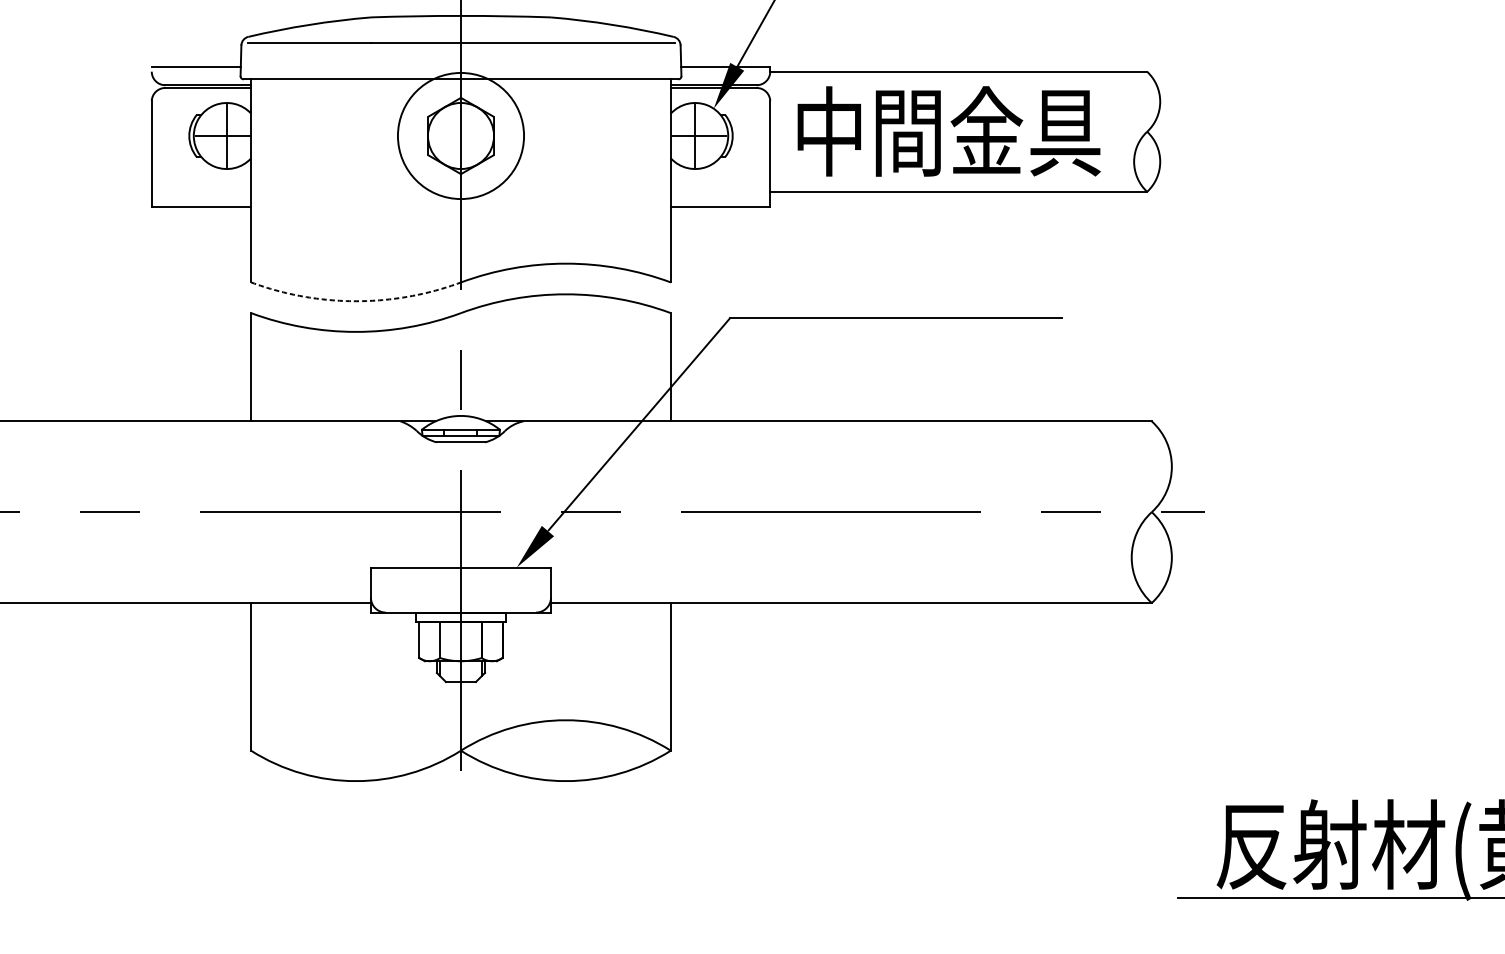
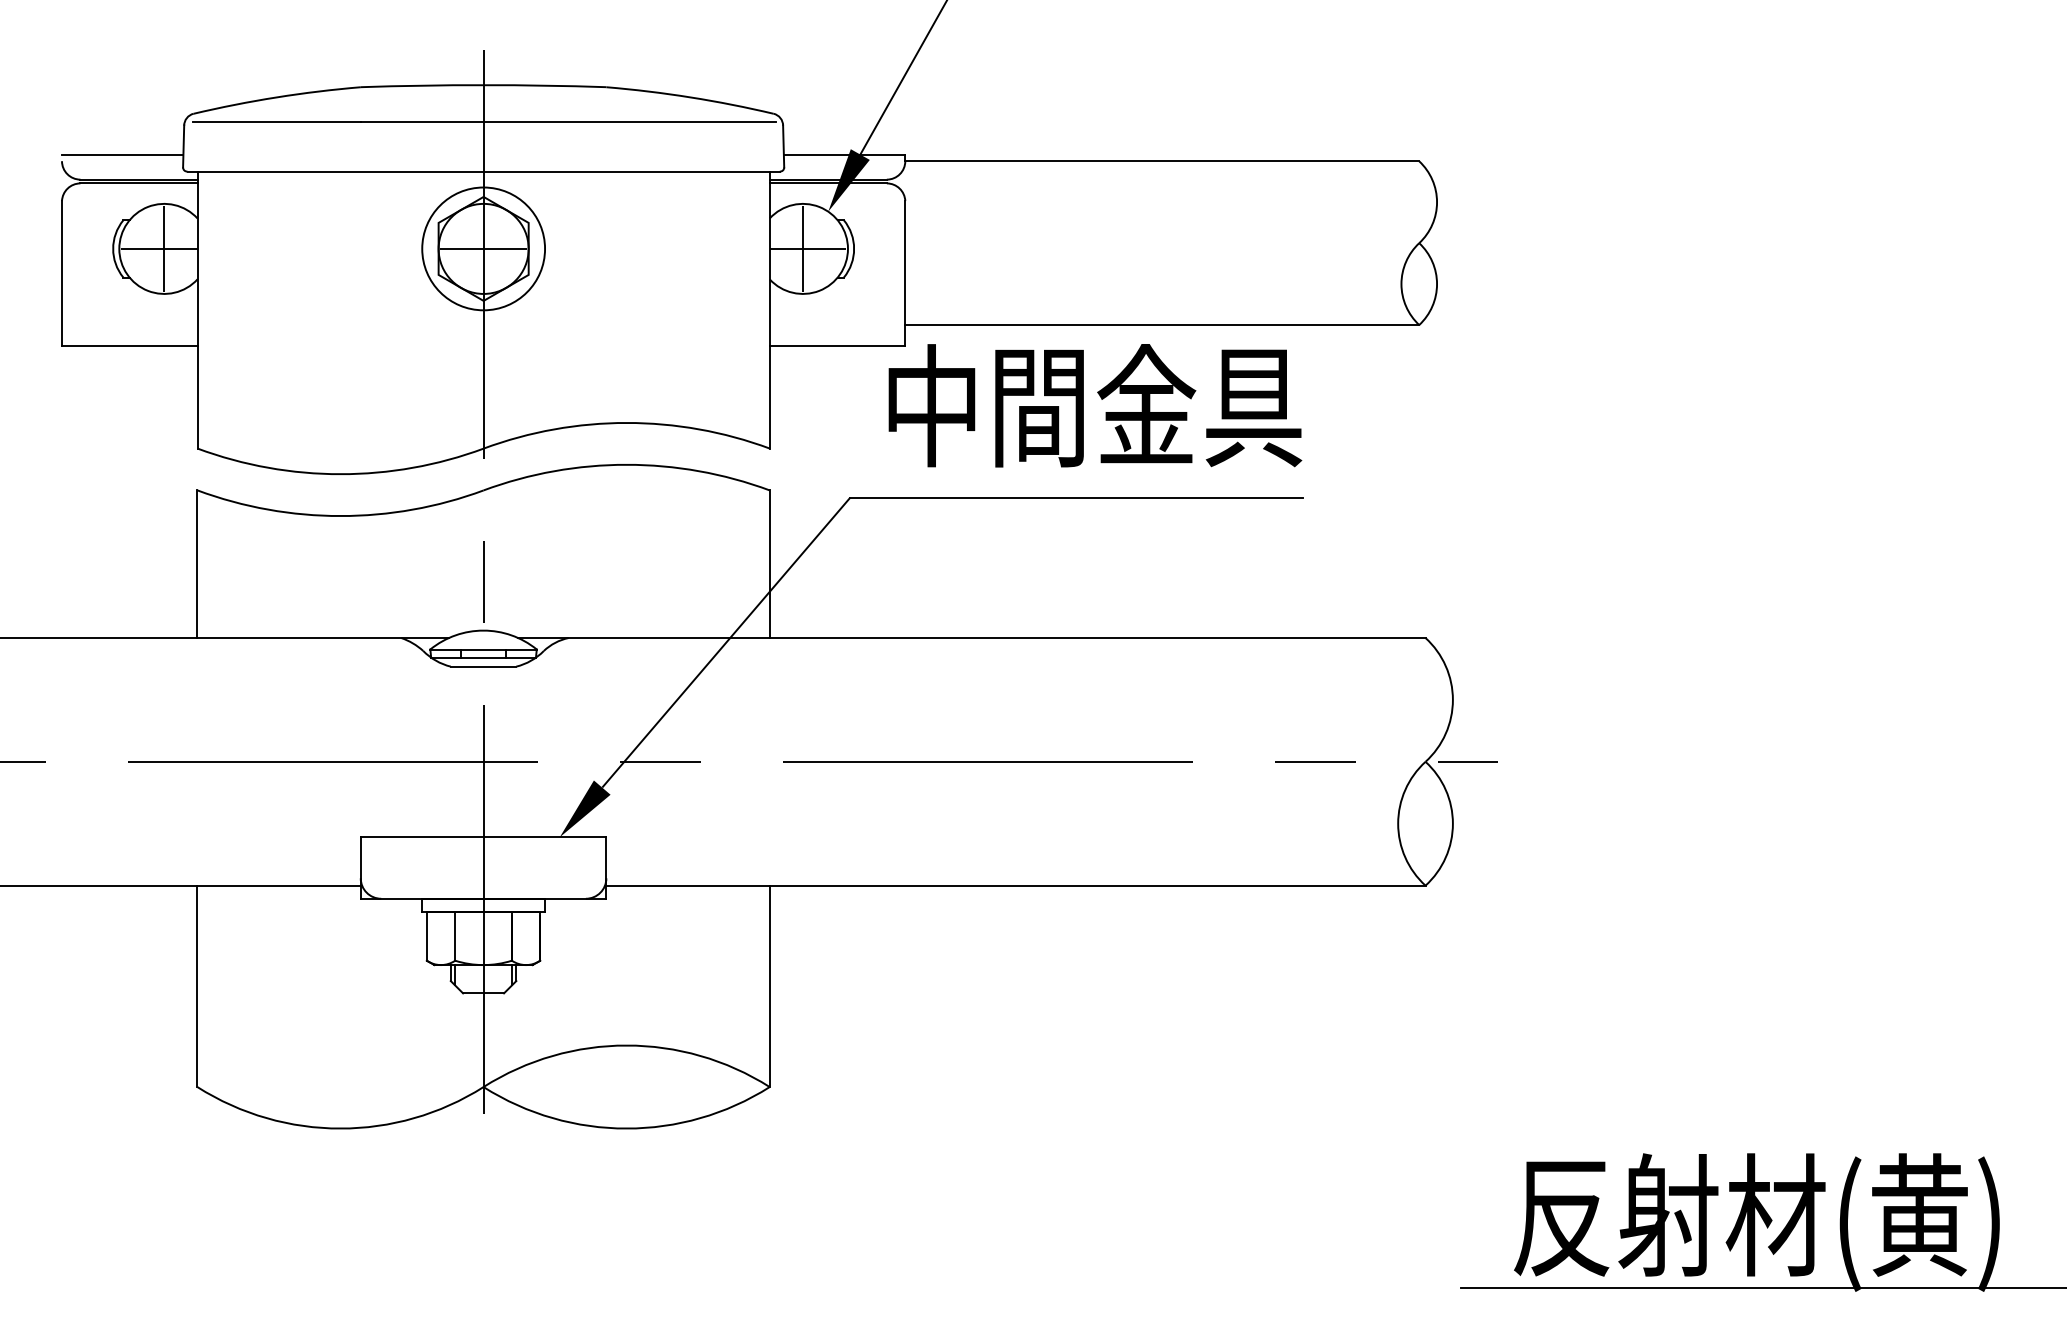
text: (949, 131) -> (1095, 405), moved
circle: (460, 135) -> (483, 248), size x0.71
line: (460, 135) -> (483, 248), added
arc: (356, 301) -> (340, 474), dashed -> solid

